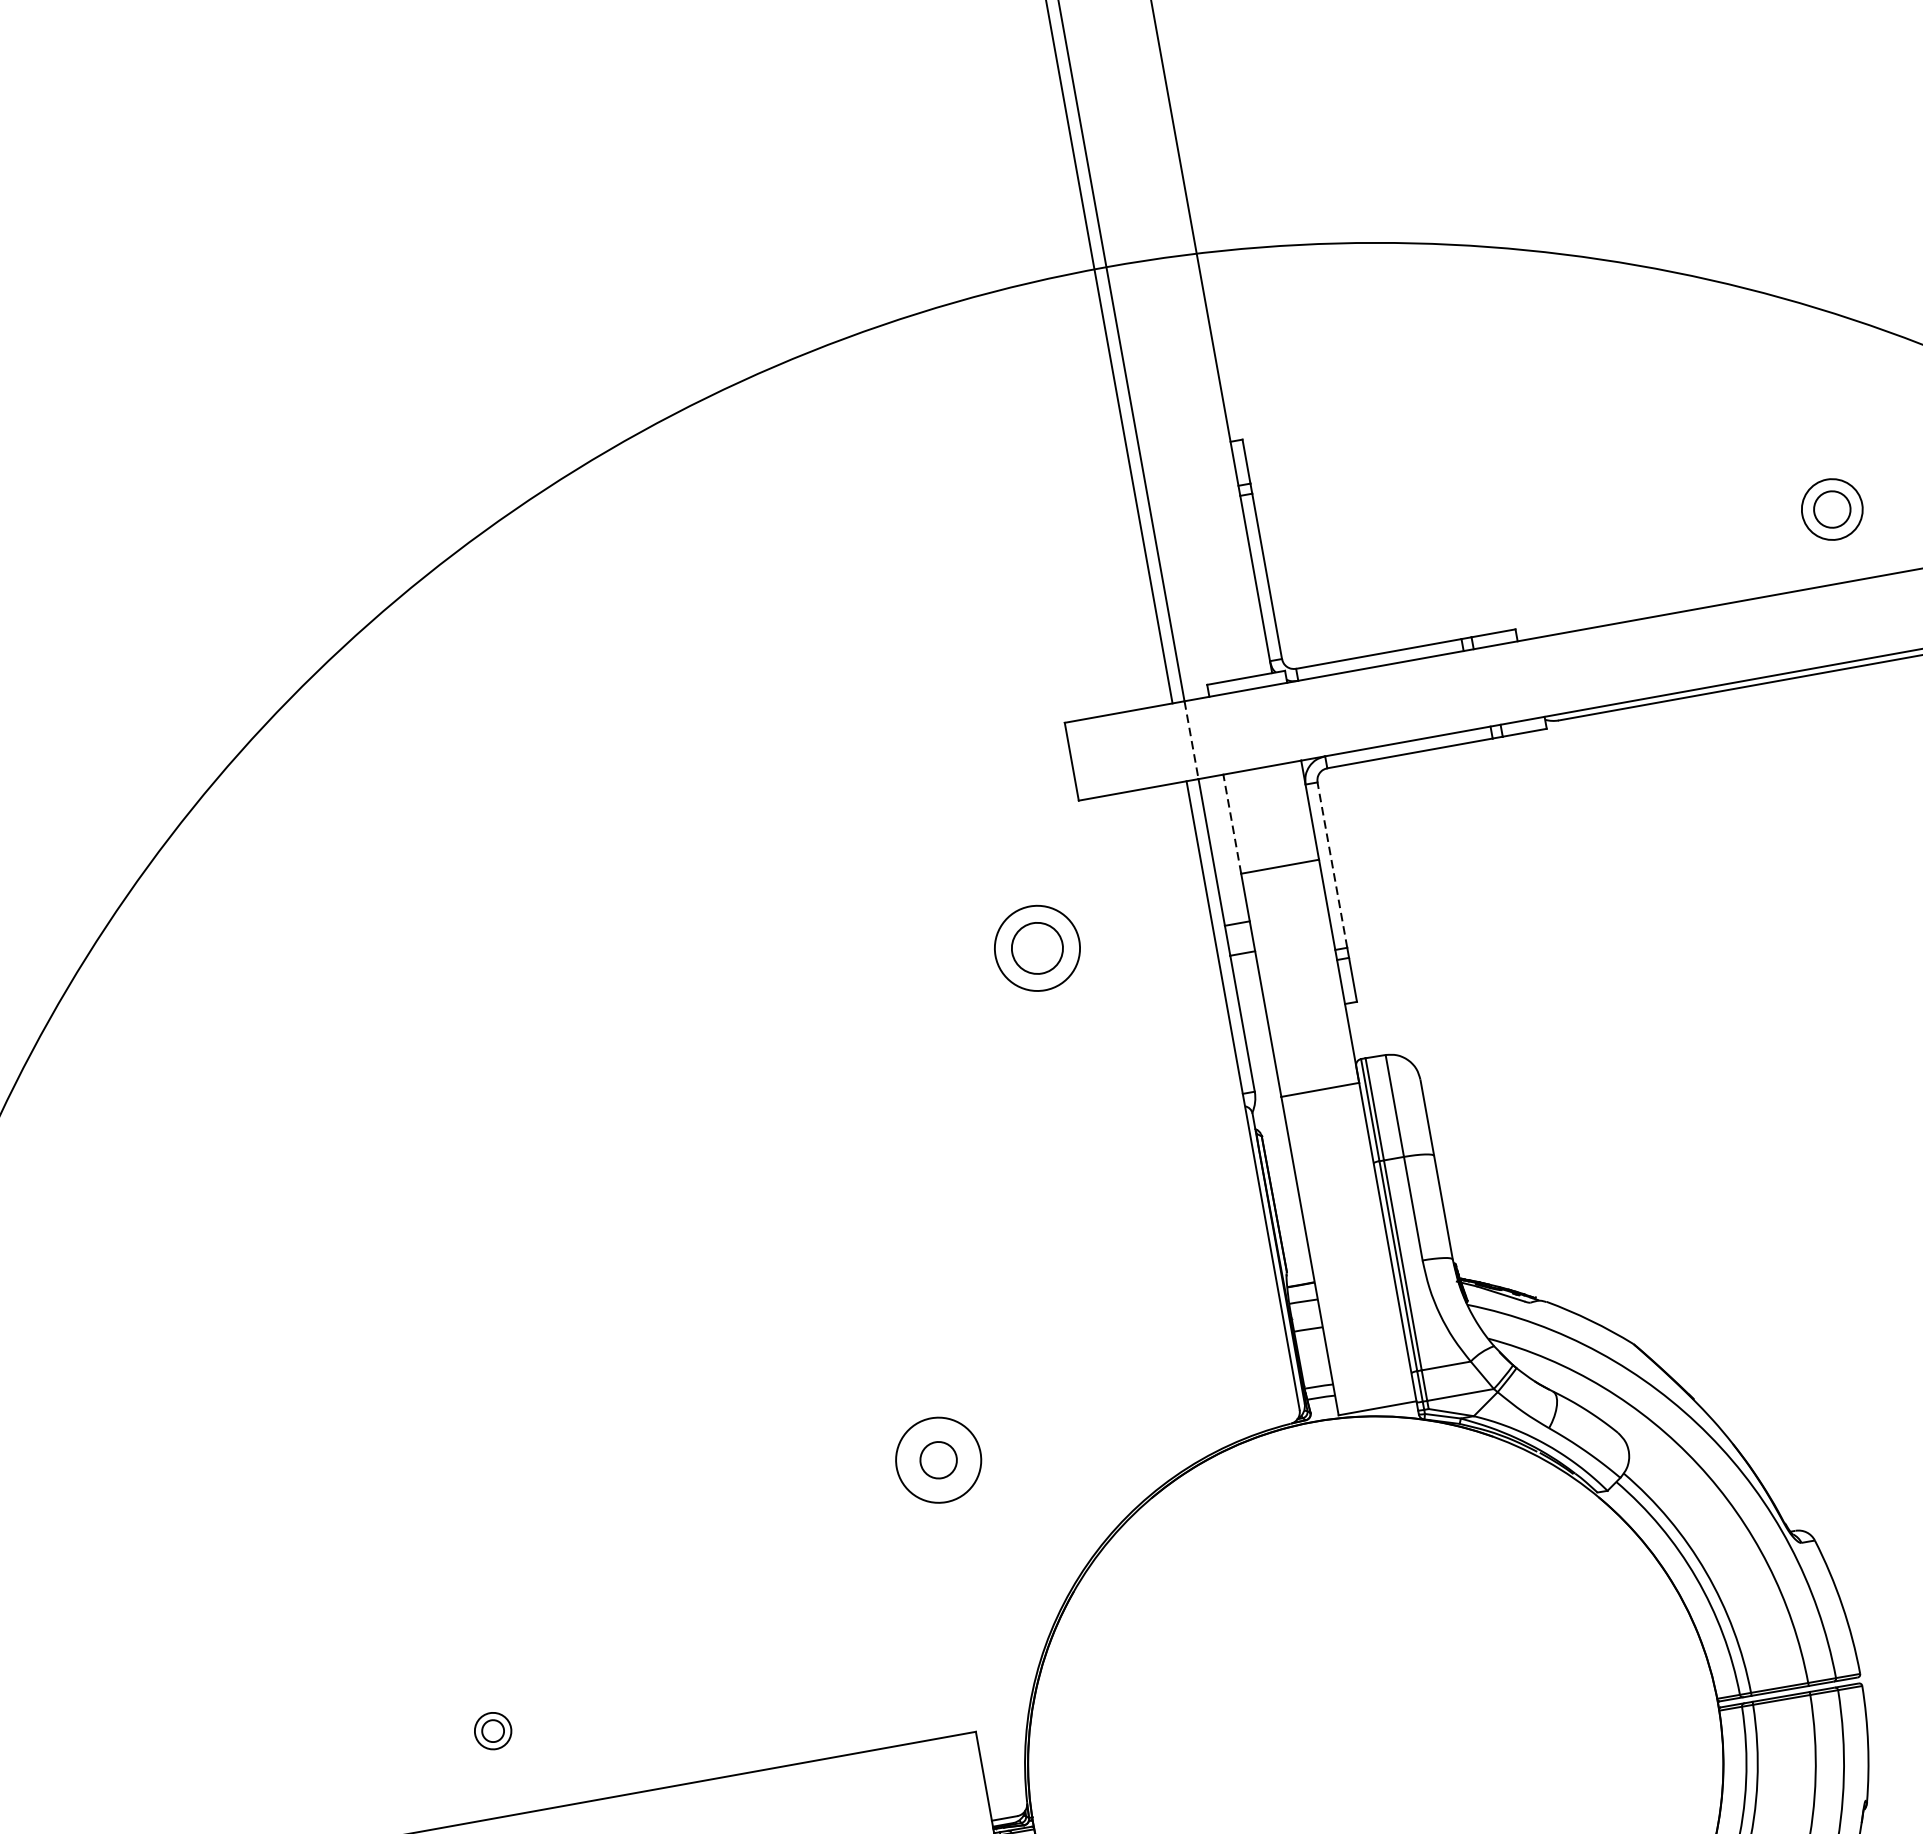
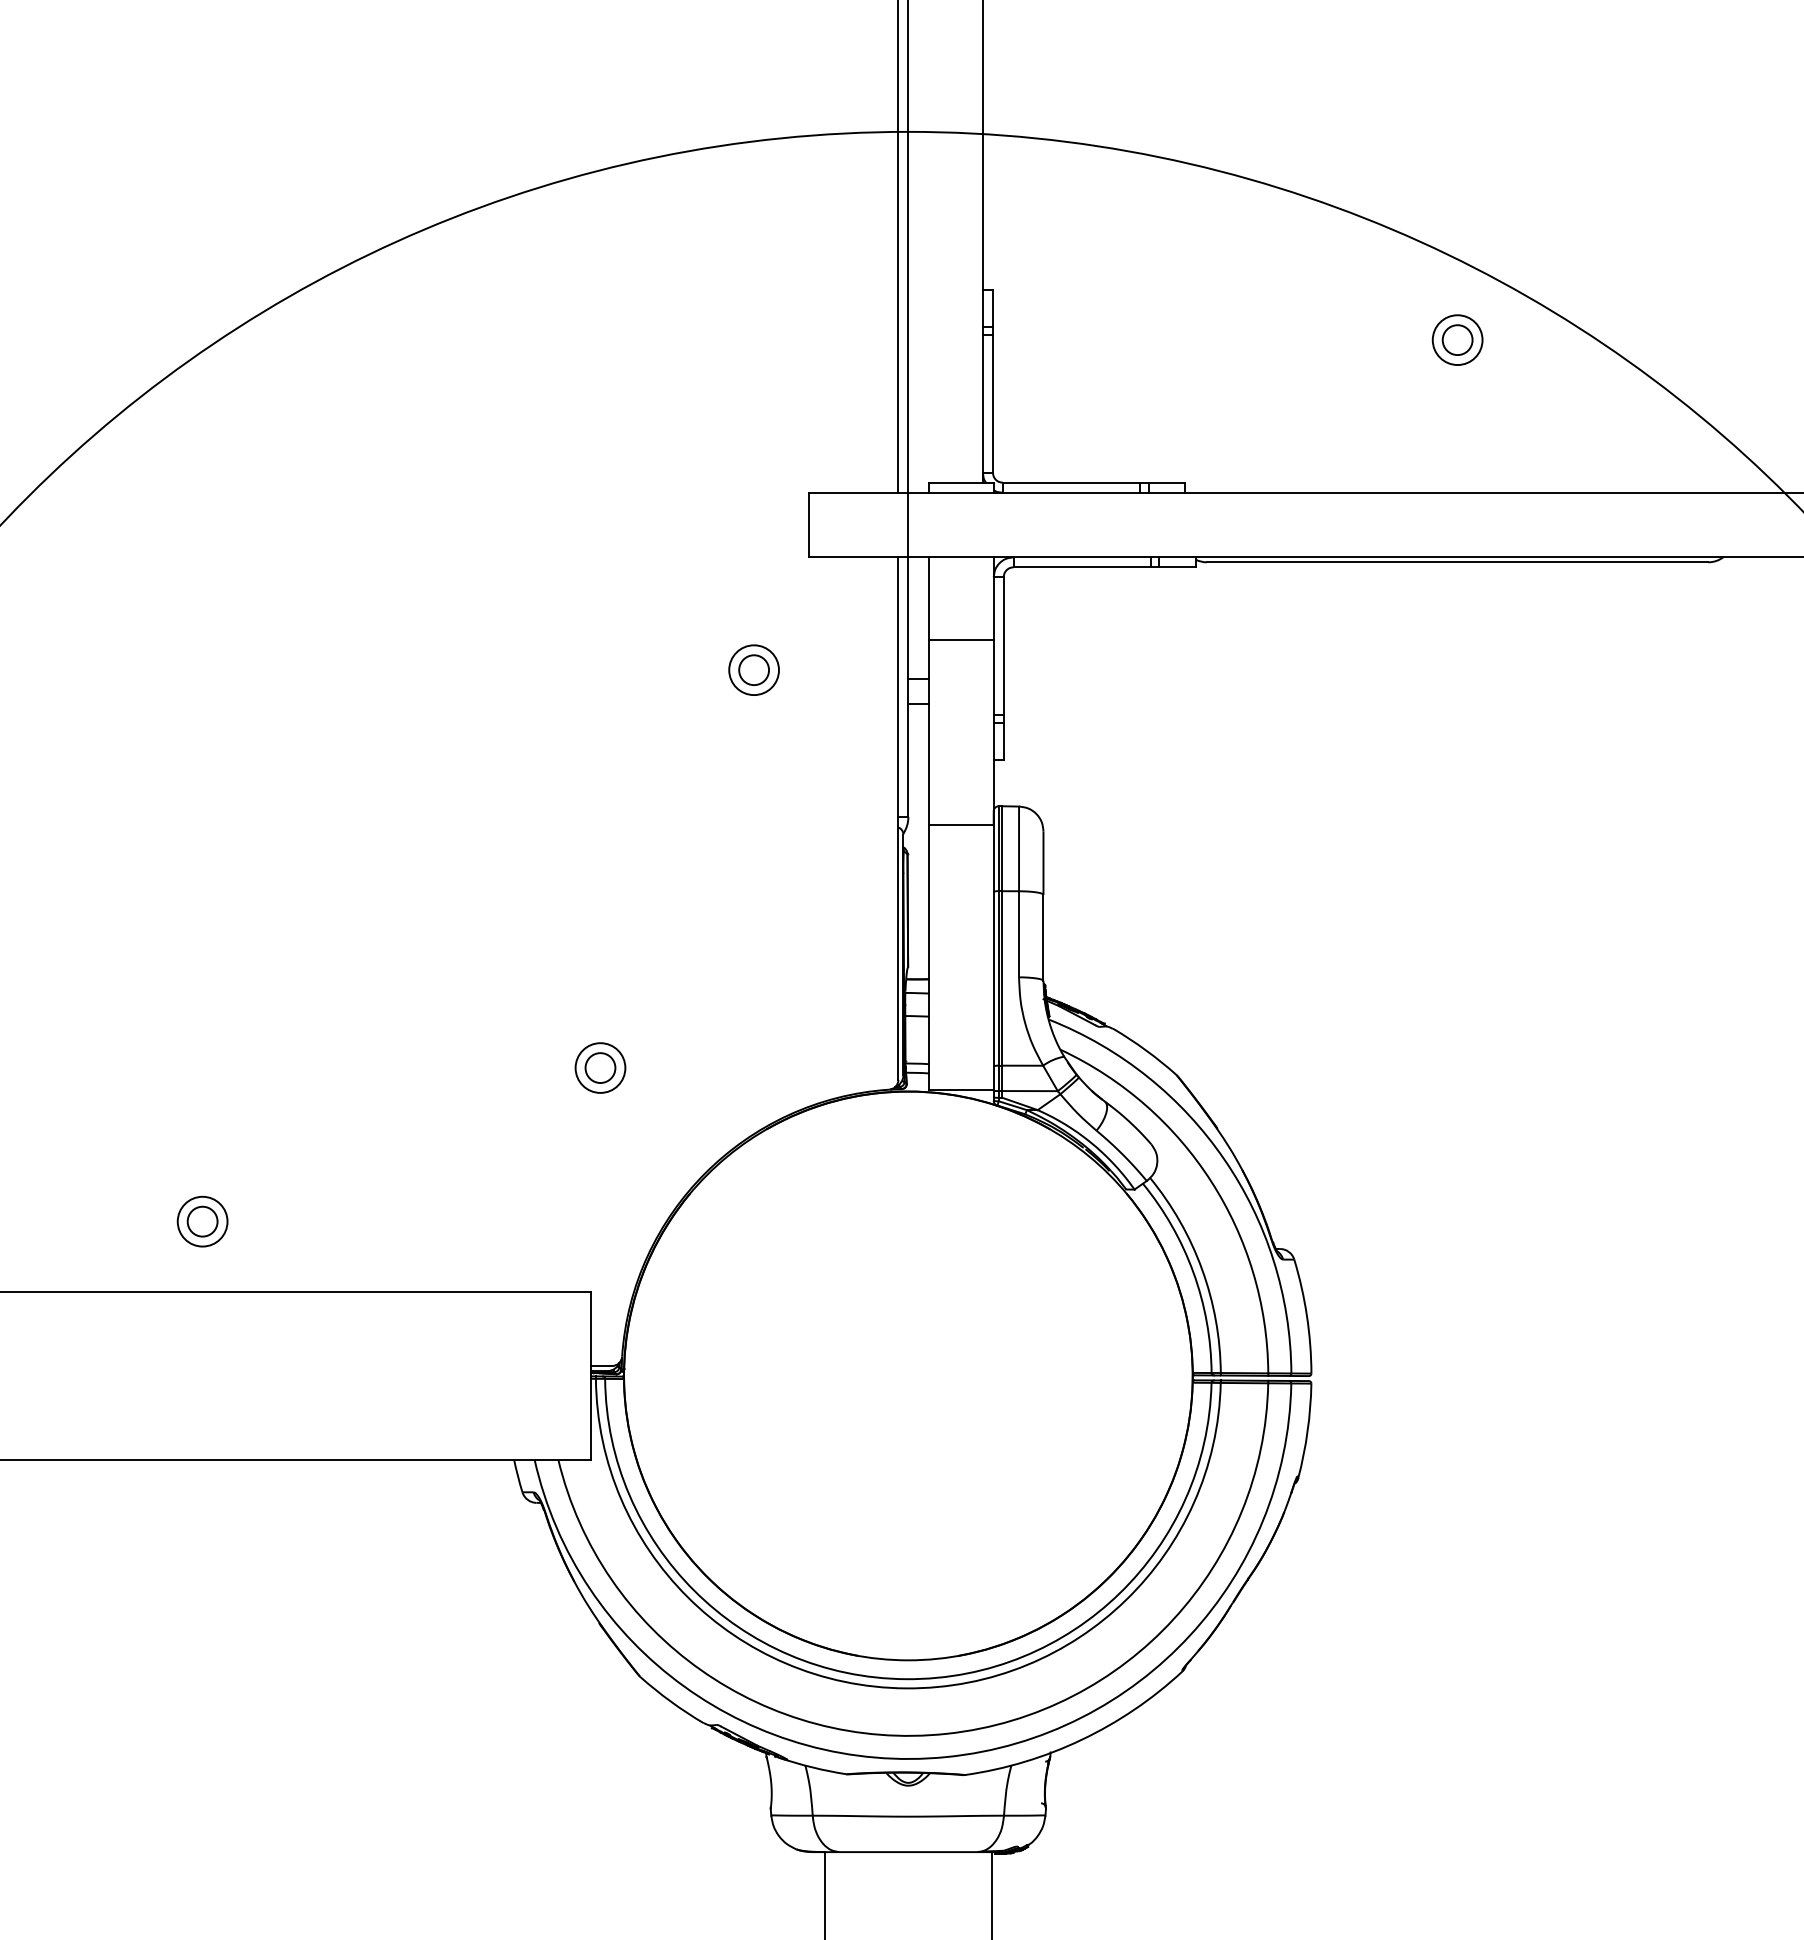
part: (1831, 508) -> (1457, 339), moved
line: (1191, 740) -> (908, 525), dashed -> solid
line: (1232, 824) -> (929, 598), dashed -> solid
line: (1332, 864) -> (1003, 645), dashed -> solid
part: (1036, 947) -> (753, 669), size x0.71
circle: (938, 1459) -> (600, 1067), size x0.71
part: (493, 1731) -> (202, 1221), size x1.67

